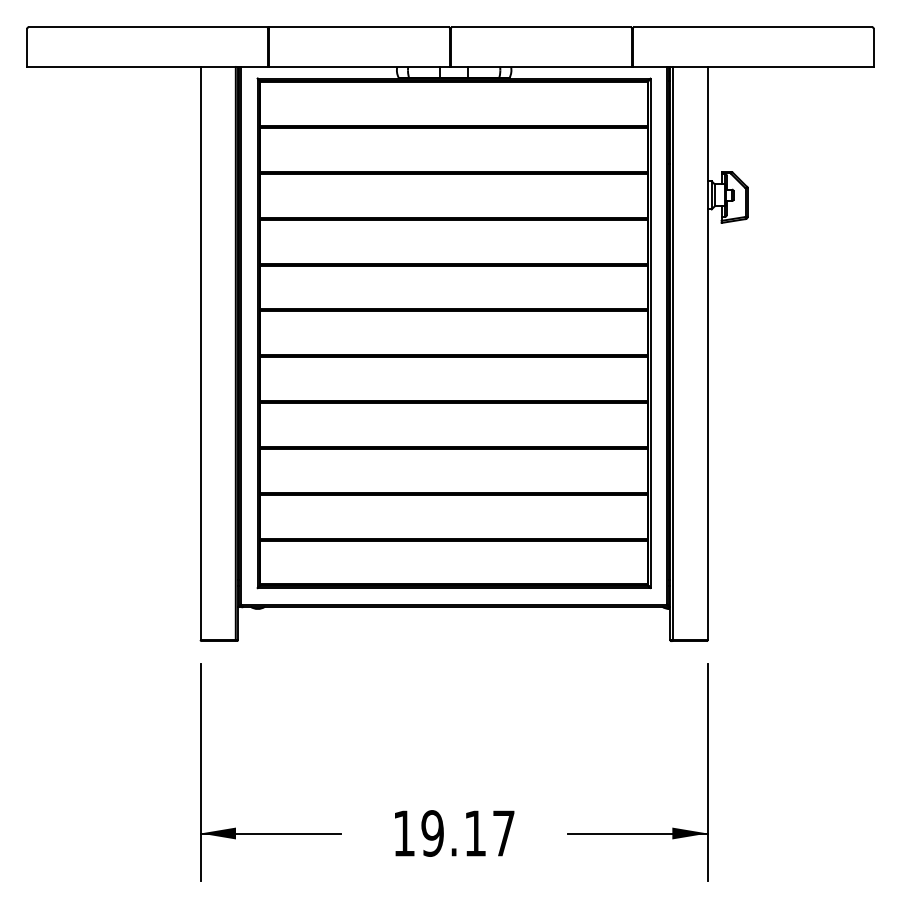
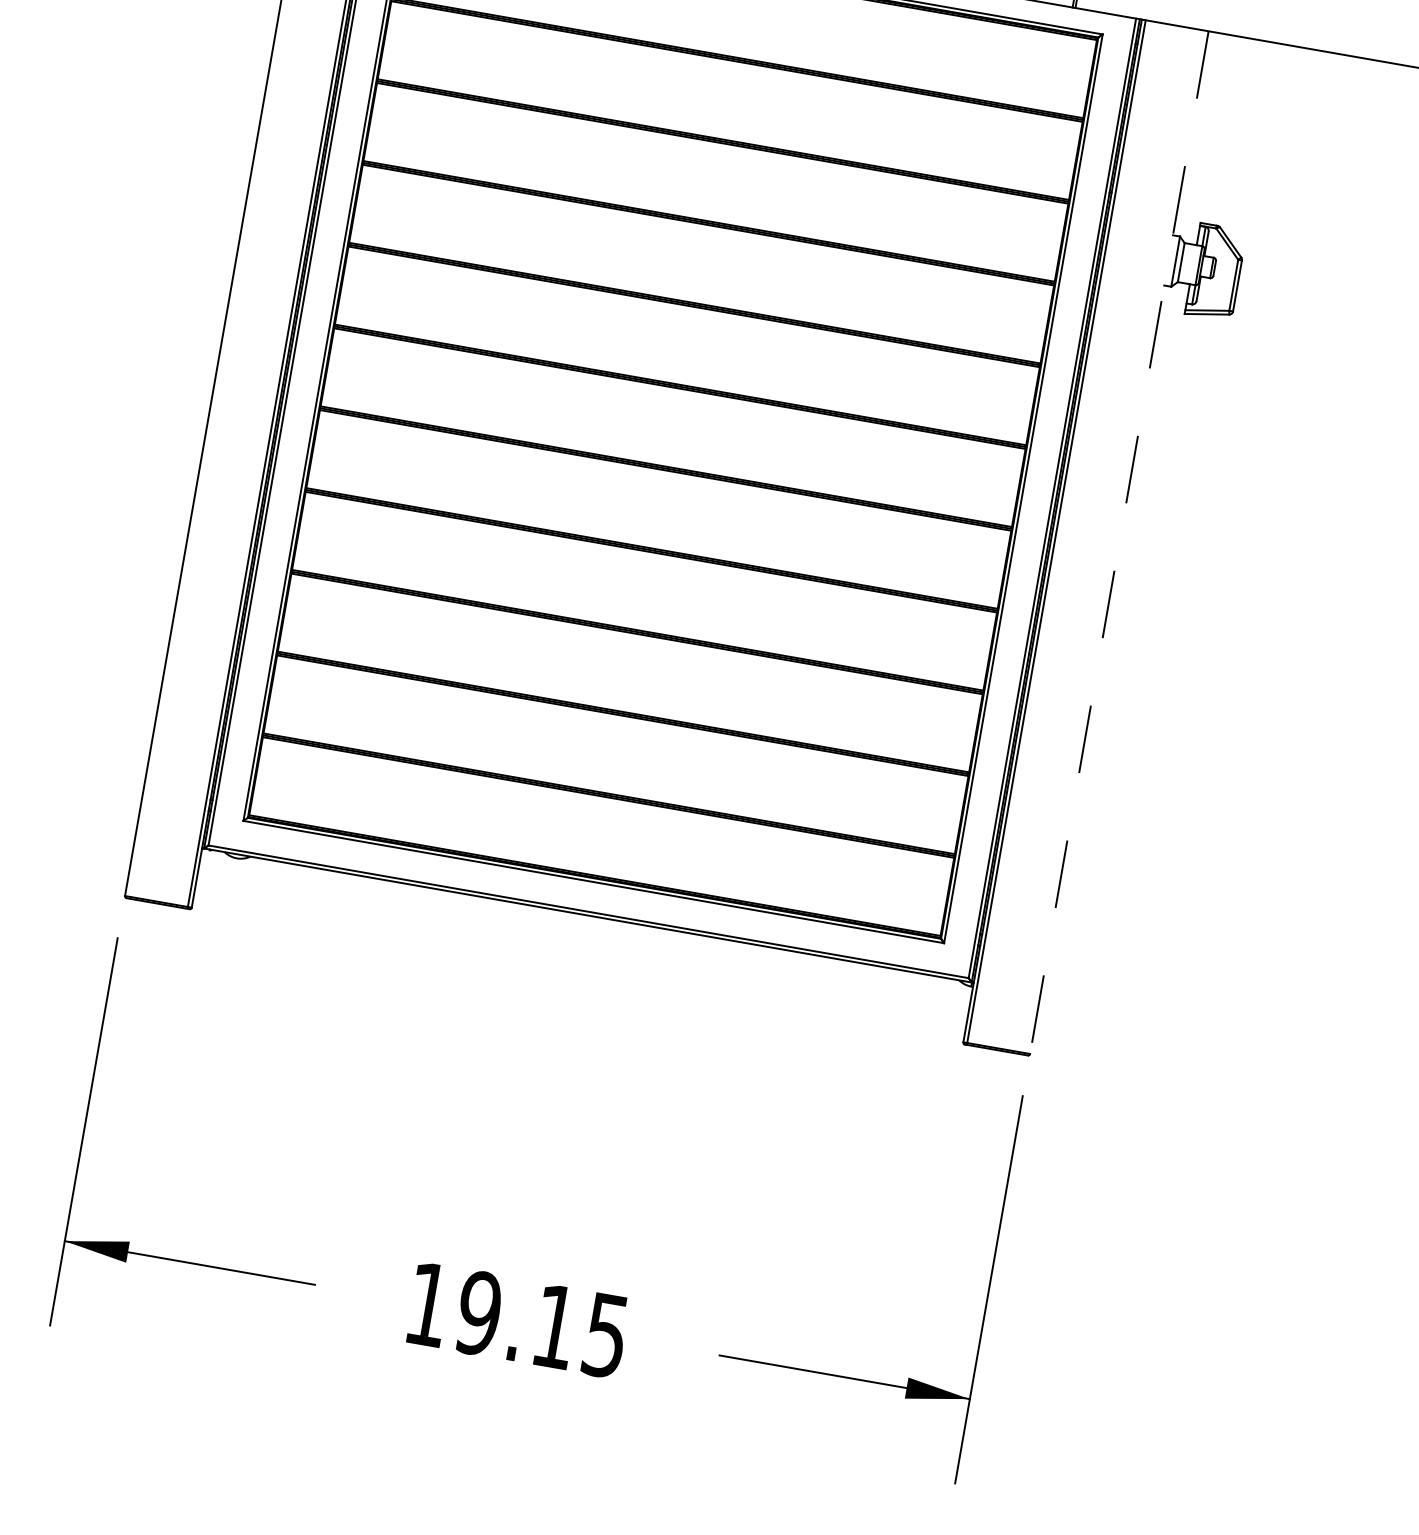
line: (707, 353) -> (1118, 542), solid -> dashed
text: (503, 833) -> (605, 1335), 19.17 -> 19.15

